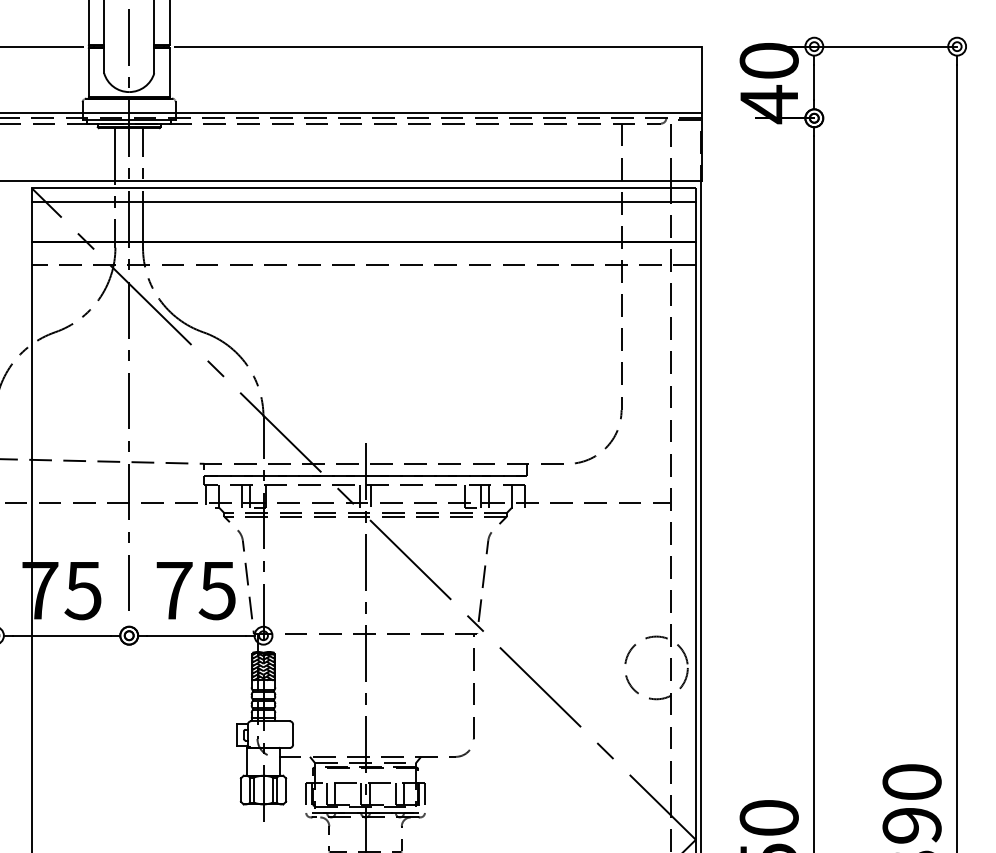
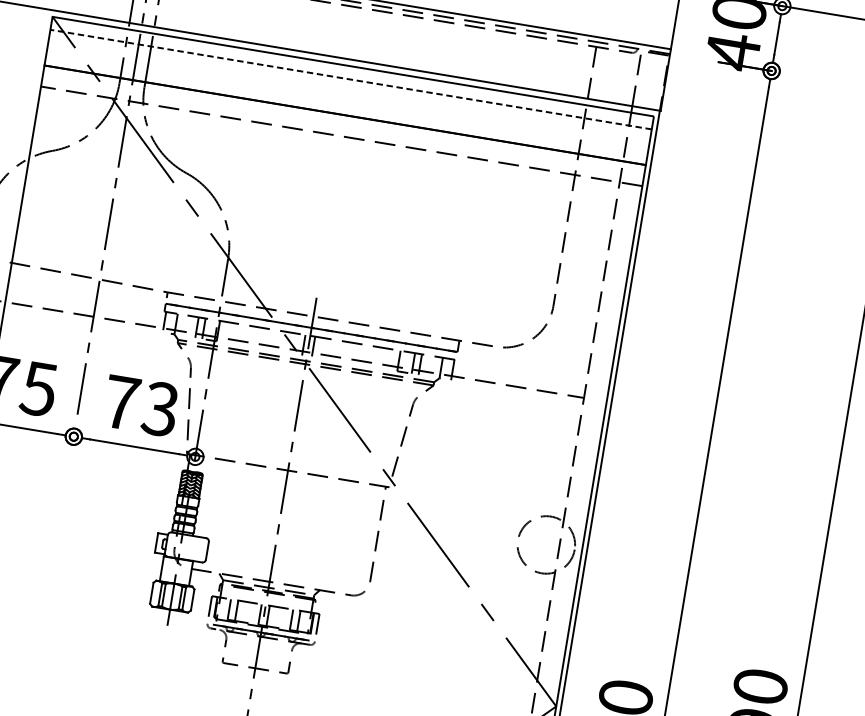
line: (363, 202) -> (350, 79), solid -> dashed
text: (216, 590) -> (159, 408), 75 -> 73

